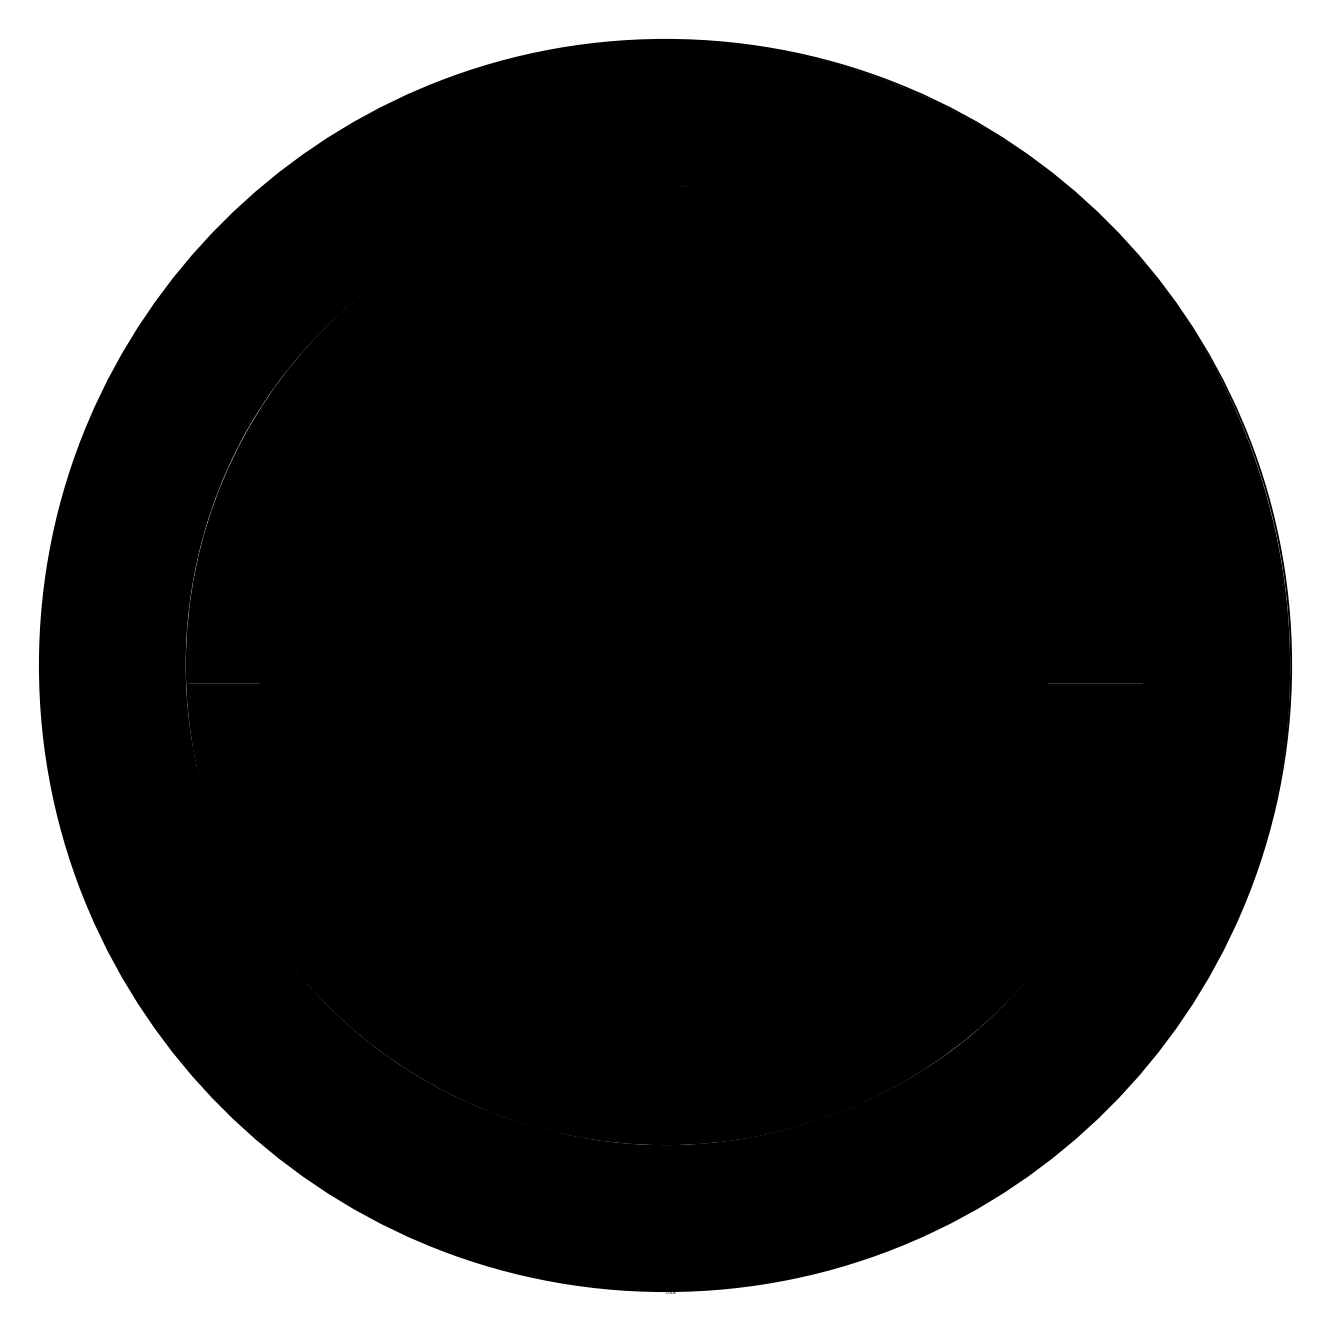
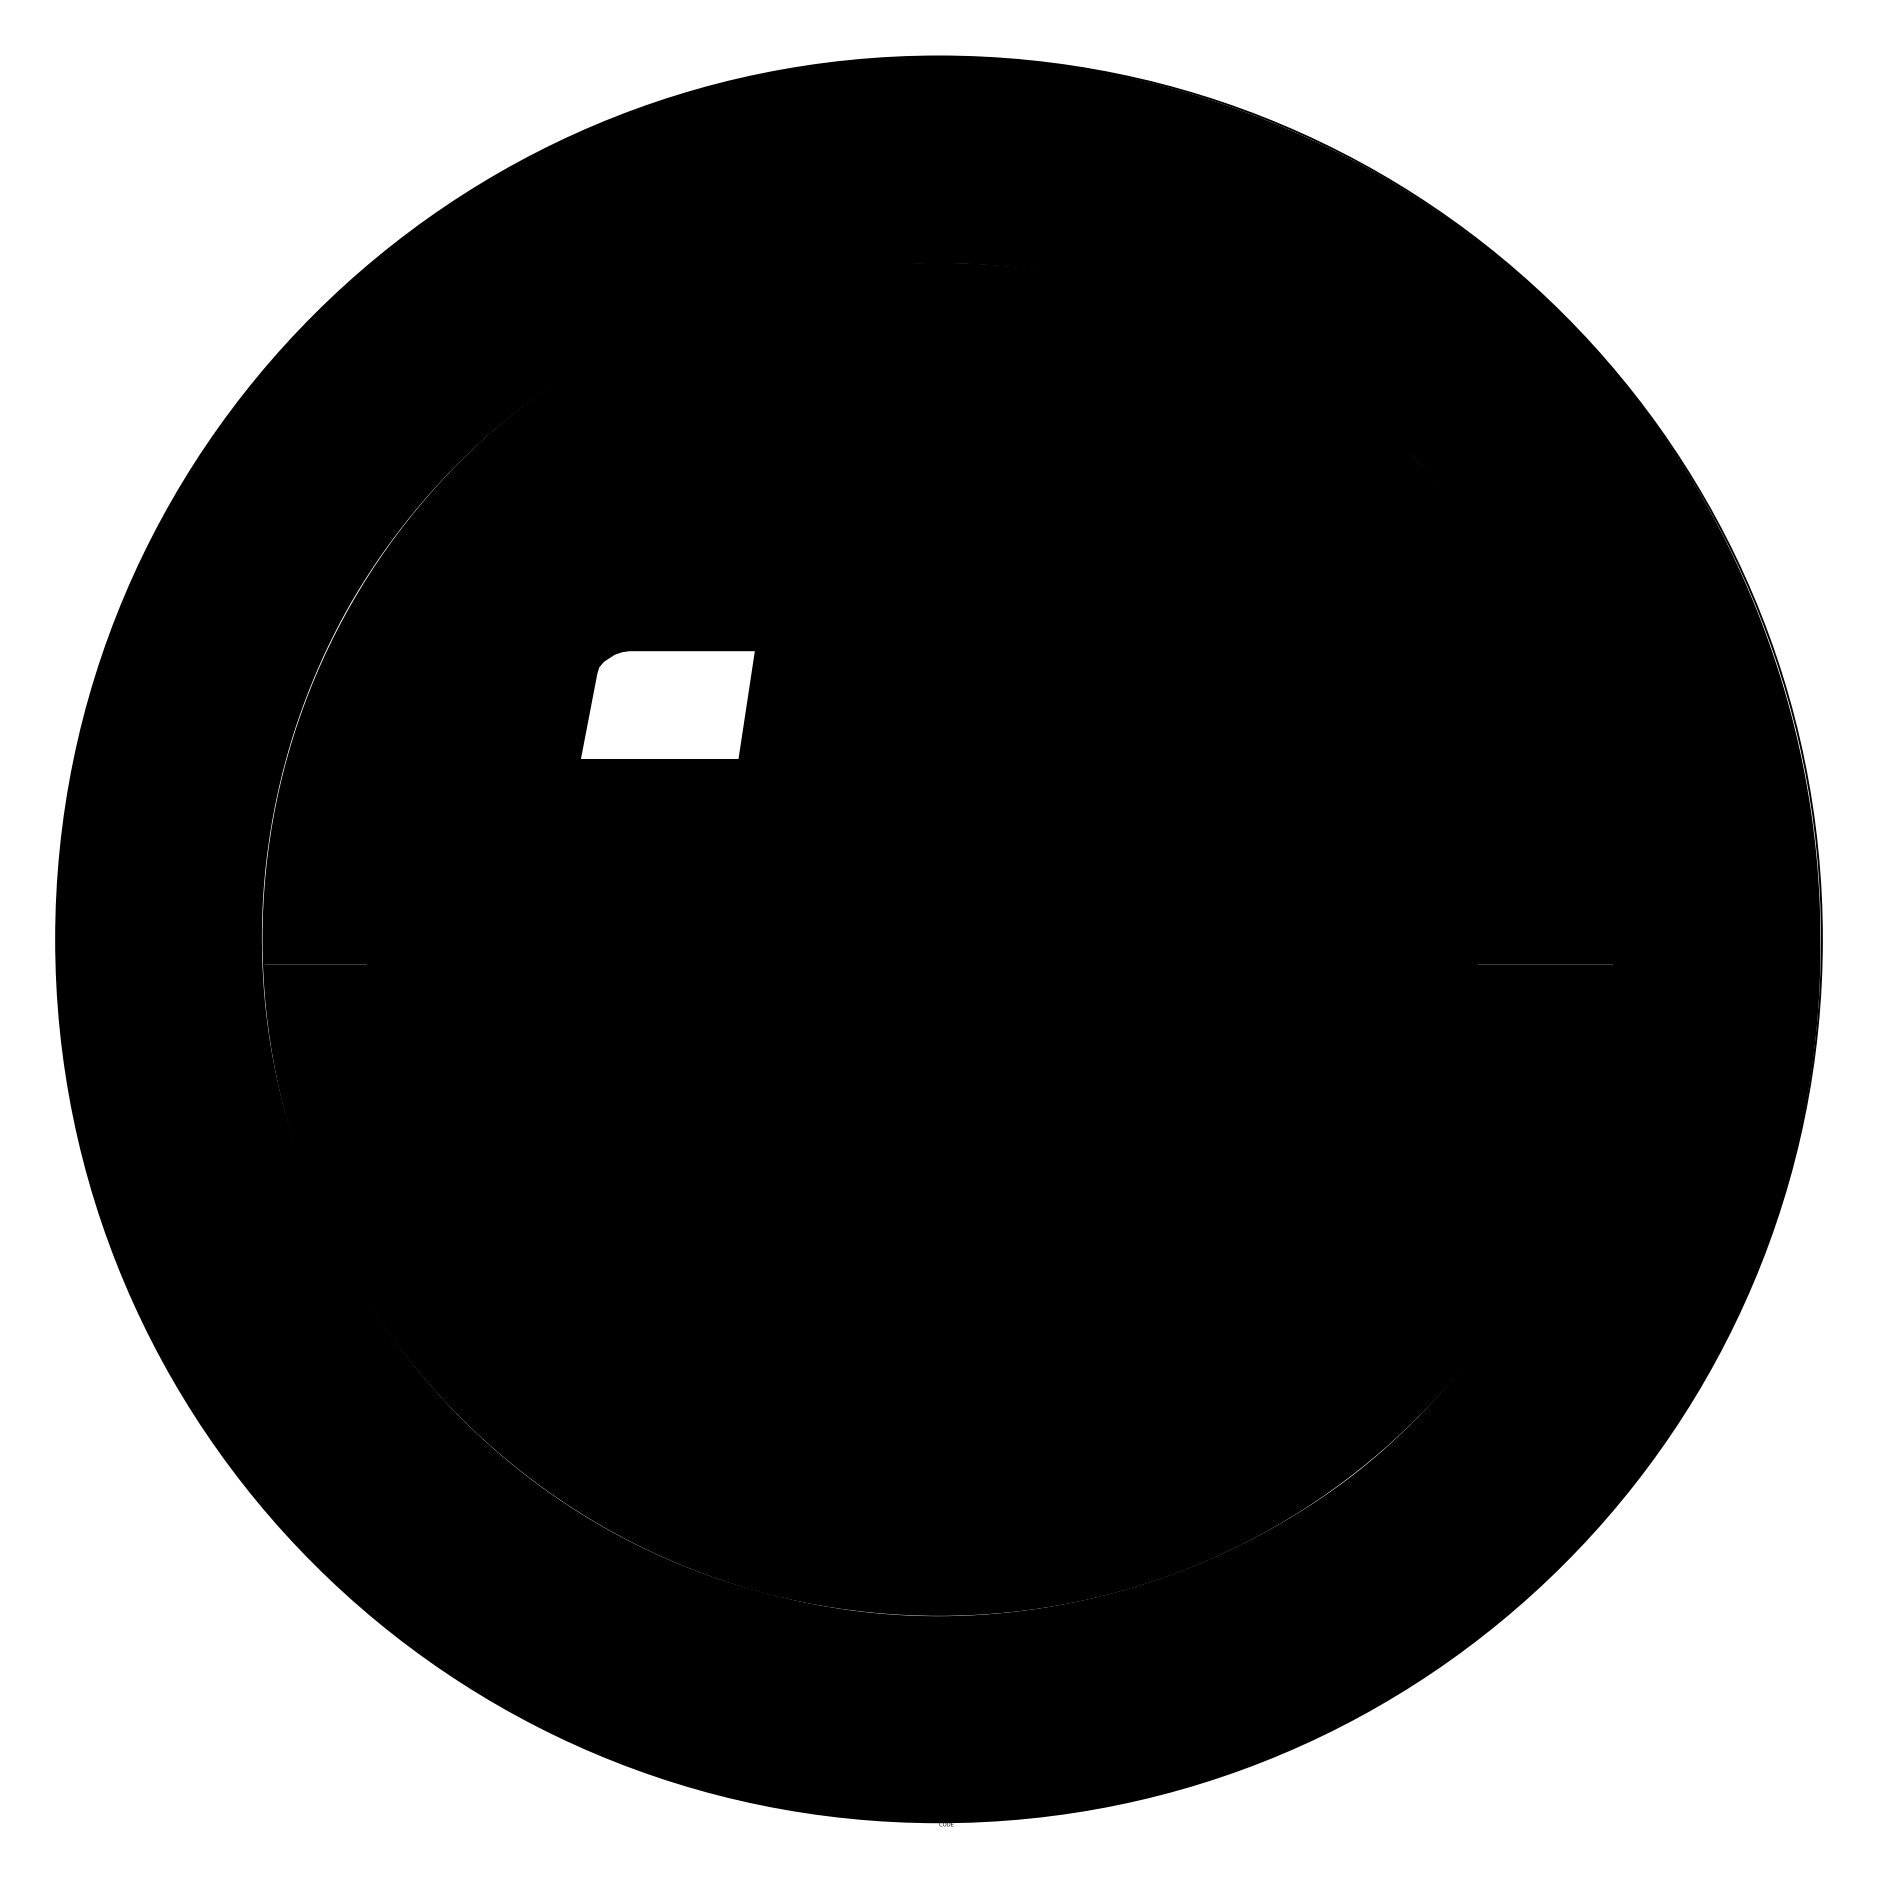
fill: (473, 499) -> (667, 704), removed

